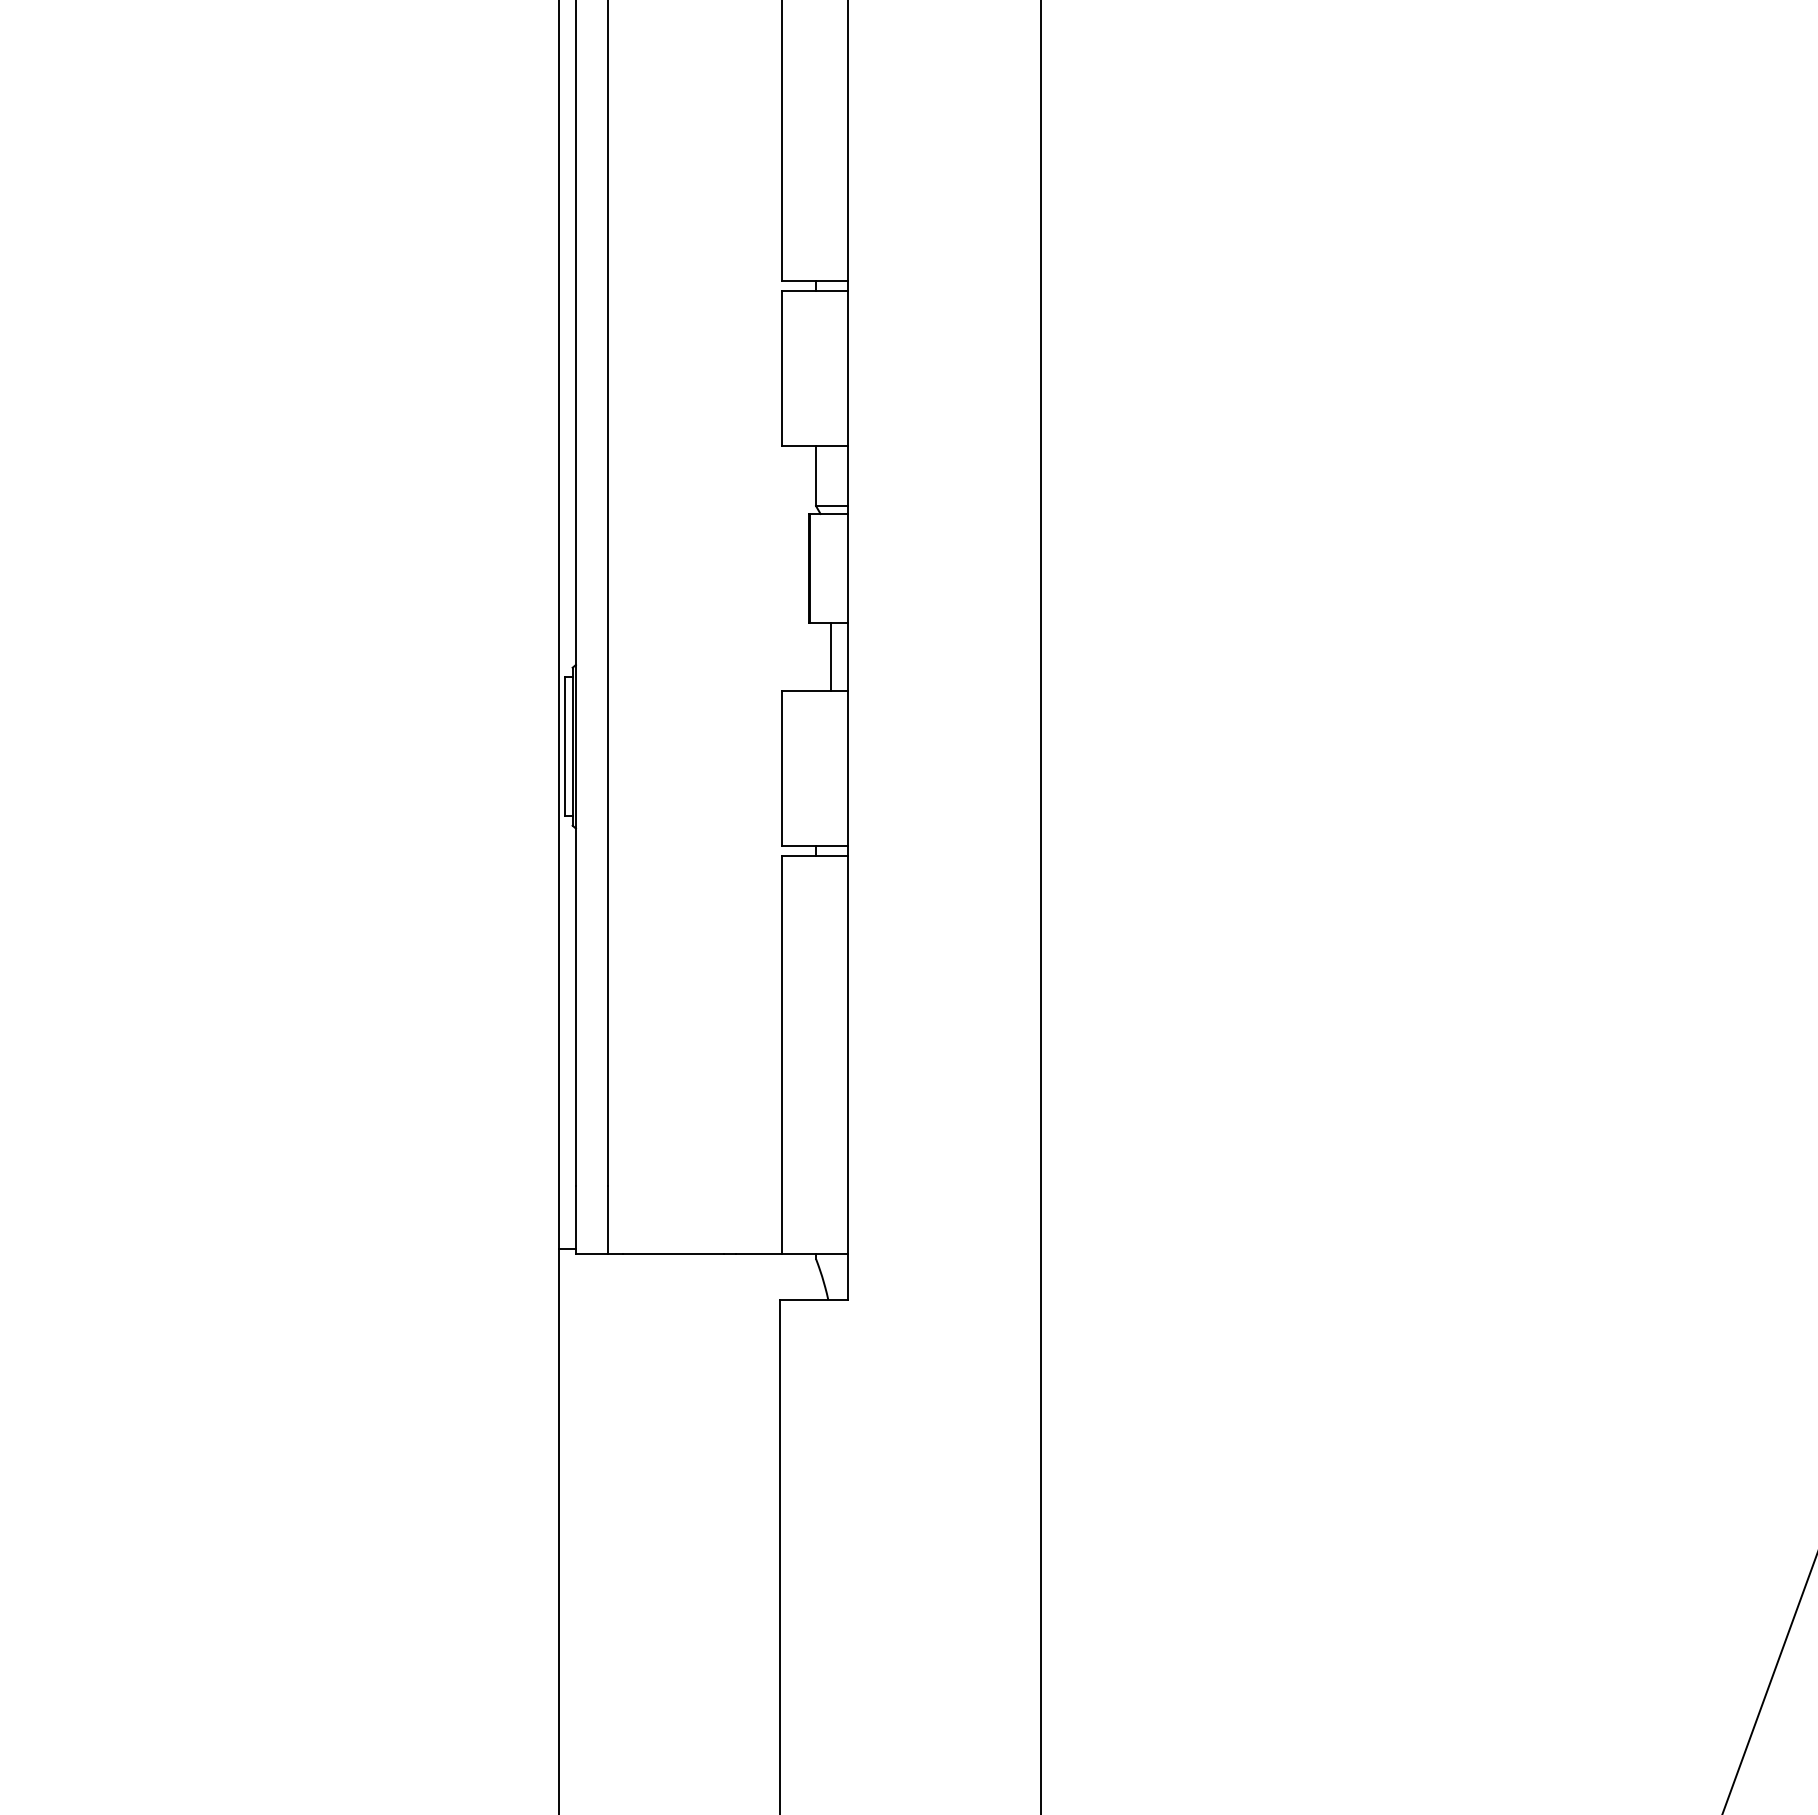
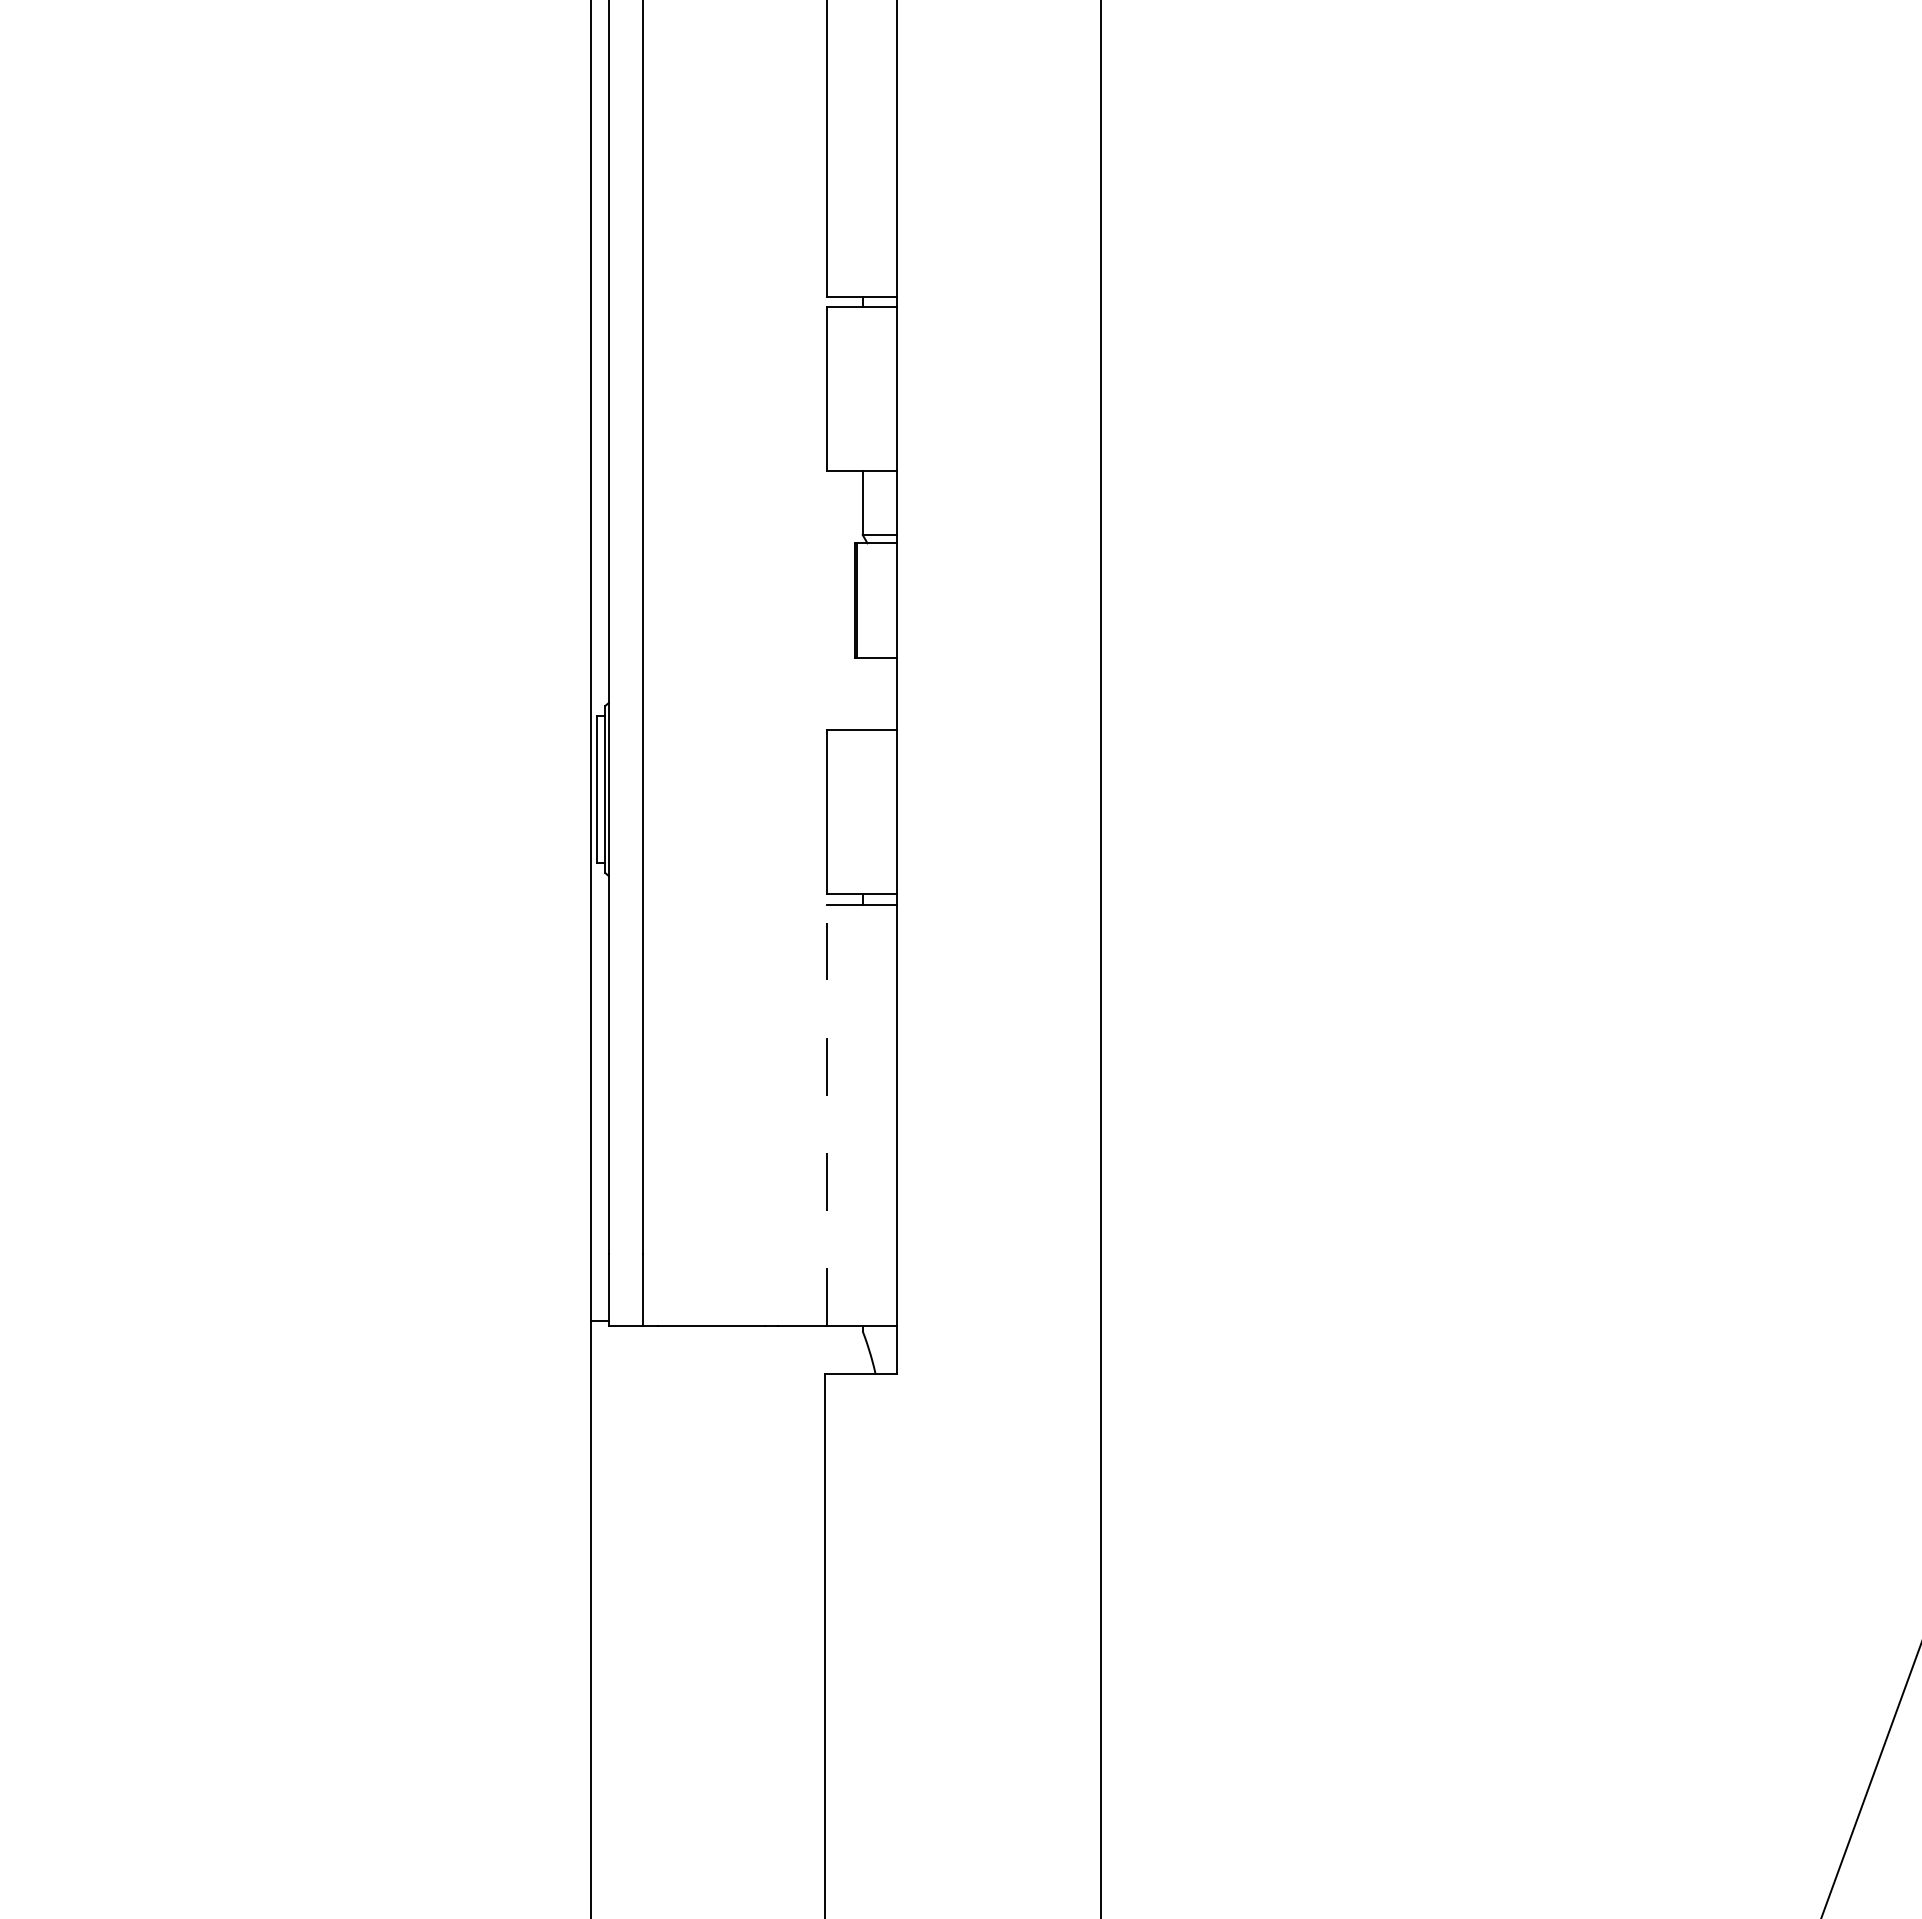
line: (830, 656) -> (878, 694), removed
line: (781, 1055) -> (826, 1115), solid -> dashed

